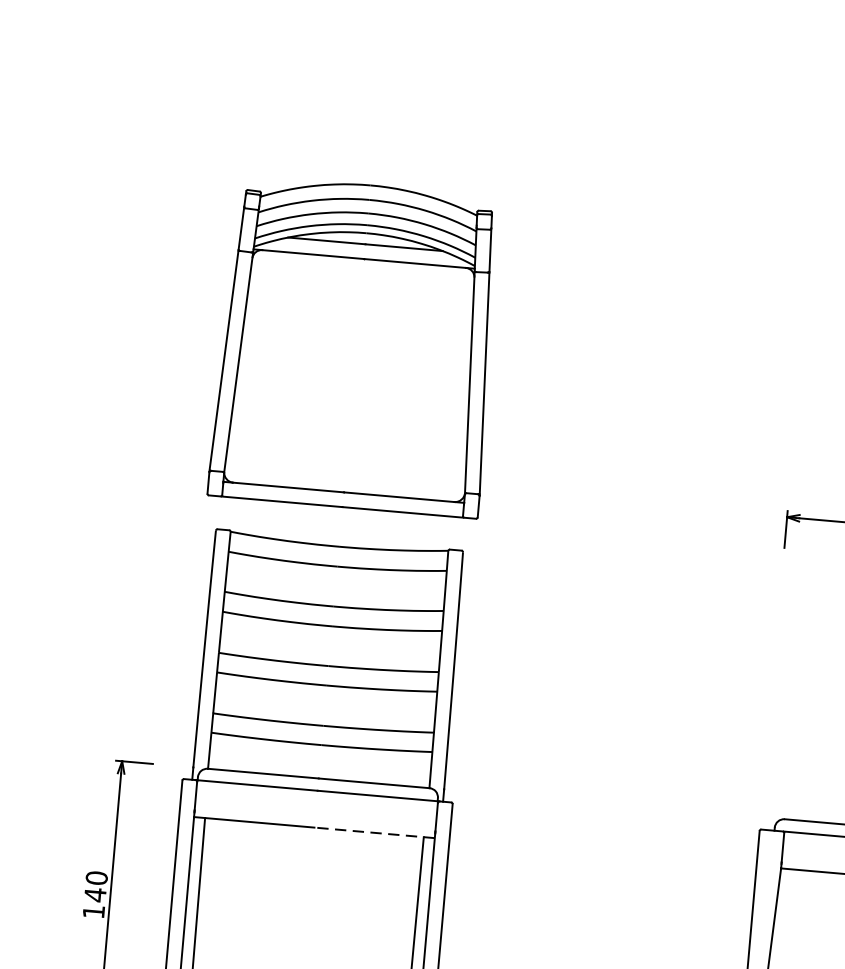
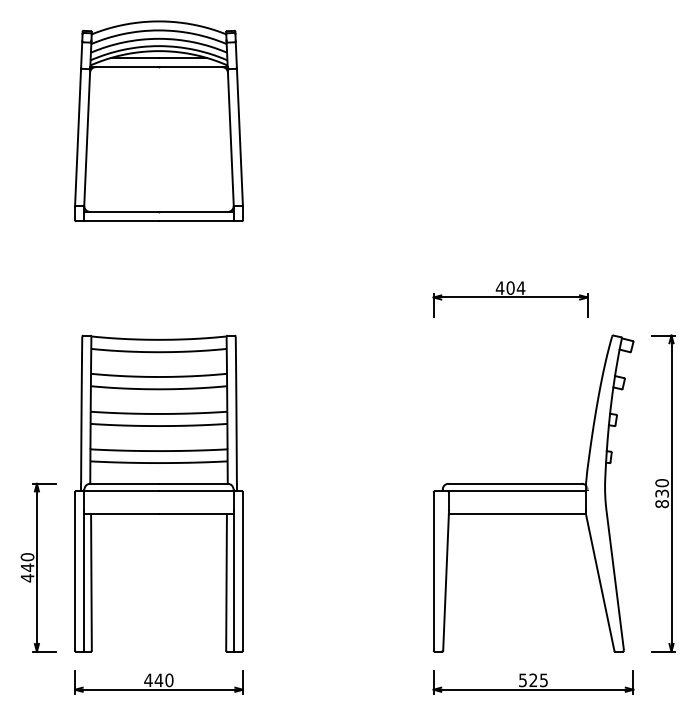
part: (355, 344) -> (158, 120), moved
line: (373, 833) -> (195, 514), dashed -> solid
text: (93, 910) -> (27, 577), 140 -> 440

